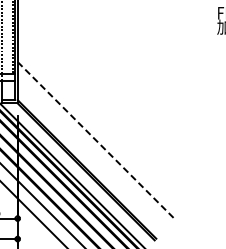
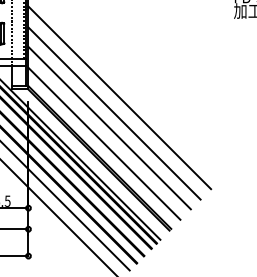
line: (106, 111) -> (119, 97), added
line: (101, 126) -> (114, 113), added
line: (96, 141) -> (109, 128), dashed -> solid
line: (91, 155) -> (104, 143), added

